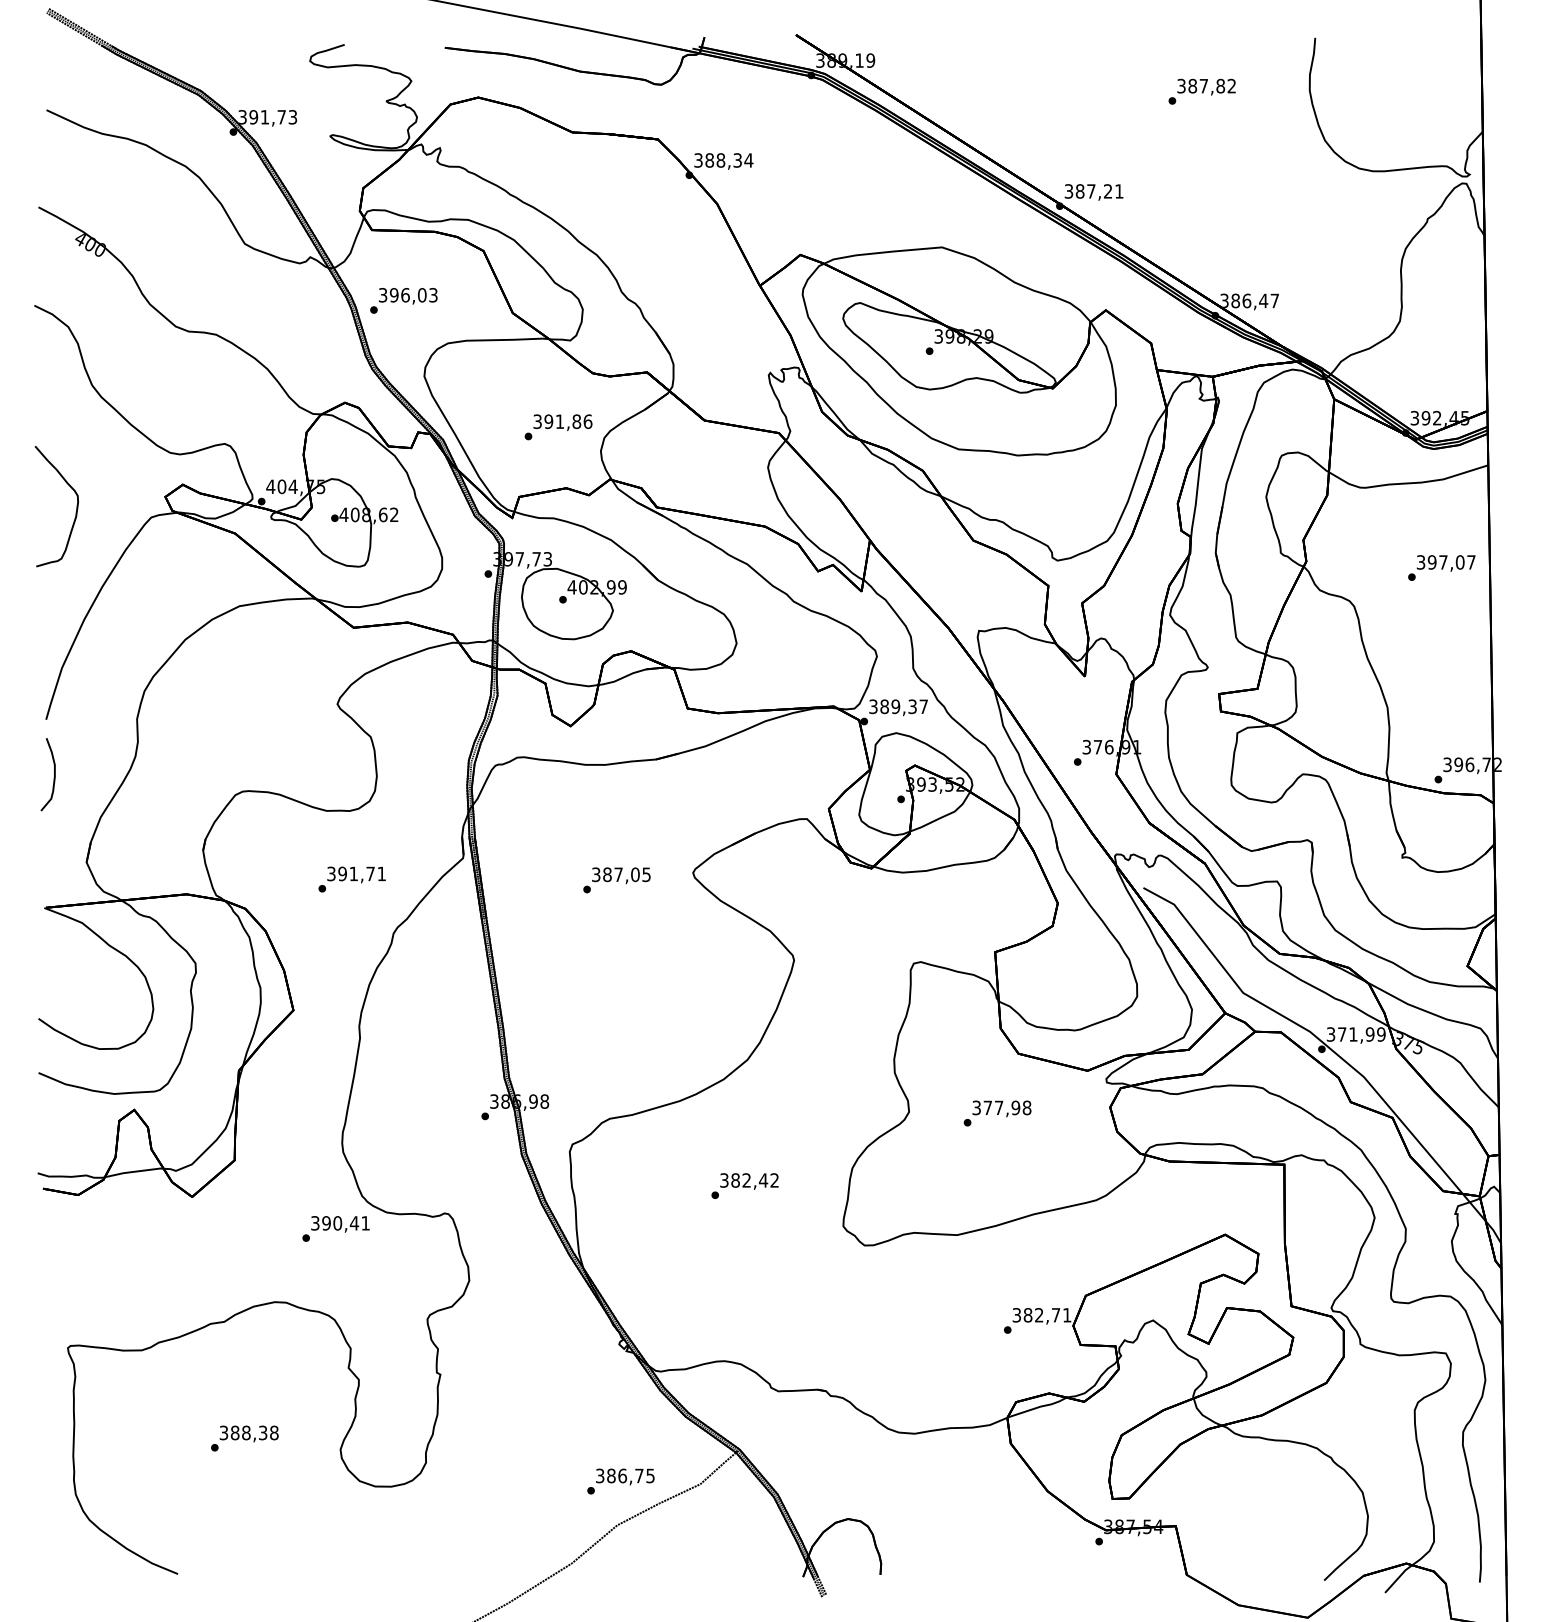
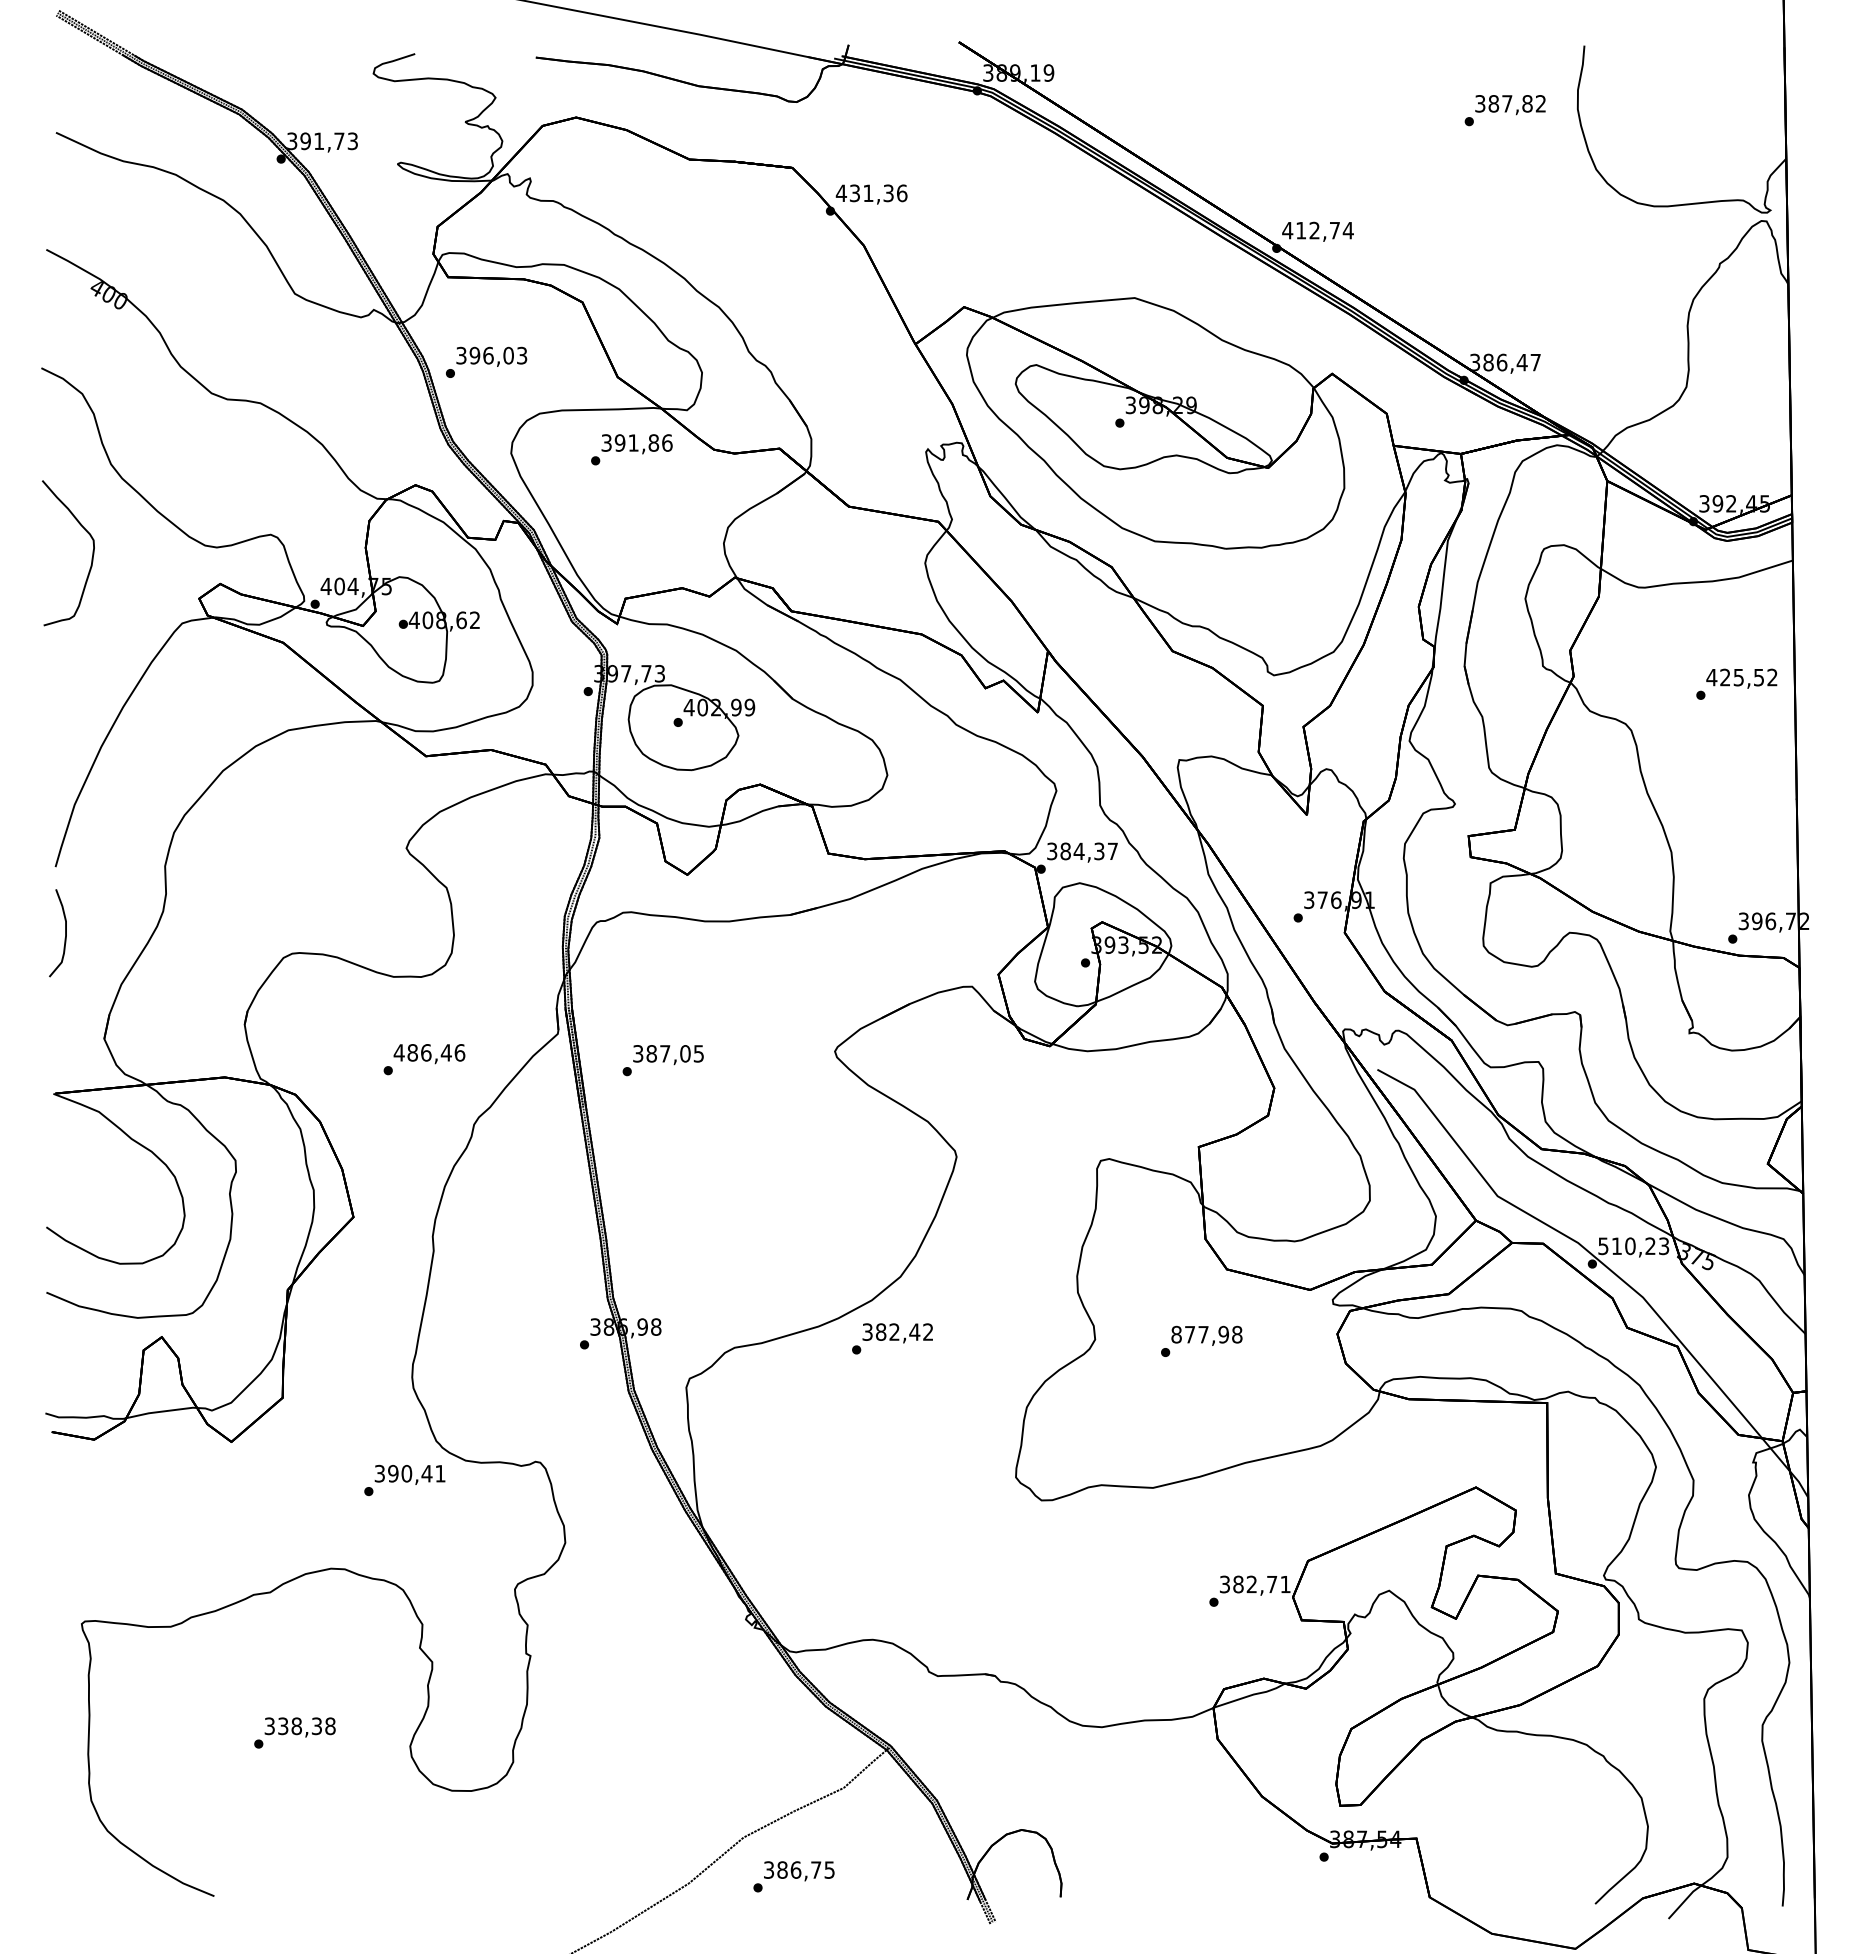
text: (1201, 91) -> (1504, 110), moved
text: (723, 160) -> (871, 193), 388,34 -> 431,36
text: (1093, 191) -> (1317, 230), 387,21 -> 412,74
text: (558, 427) -> (631, 449), moved
curve: (75, 510) -> (91, 557), moved
text: (1445, 562) -> (1741, 677), 397,07 -> 425,52
text: (895, 706) -> (1078, 851), 389,37 -> 384,37
text: (356, 873) -> (429, 1052), 391,71 -> 486,46
text: (616, 880) -> (662, 1060), moved
text: (1355, 1034) -> (1633, 1246), 371,99 -> 510,23
text: (976, 1107) -> (1176, 1334), 377,98 -> 877,98
text: (745, 1185) -> (892, 1338), moved
text: (235, 1433) -> (283, 1726), 388,38 -> 338,38
text: (620, 1481) -> (793, 1876), moved

